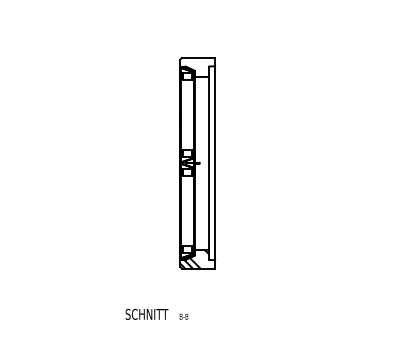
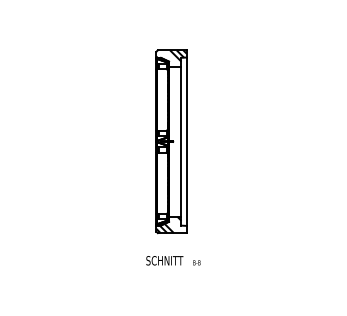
hatch: (197, 64) -> (171, 56), added
text: (156, 313) -> (173, 259), moved

